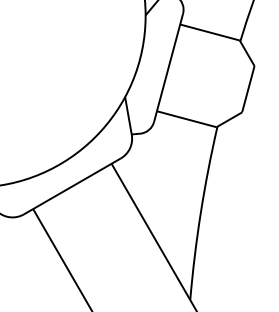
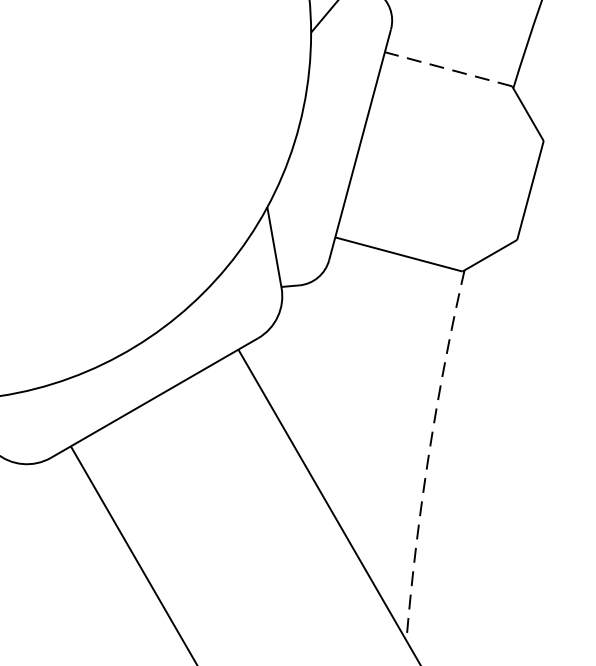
line: (209, 32) -> (447, 69), solid -> dashed
line: (200, 212) -> (428, 453), solid -> dashed

